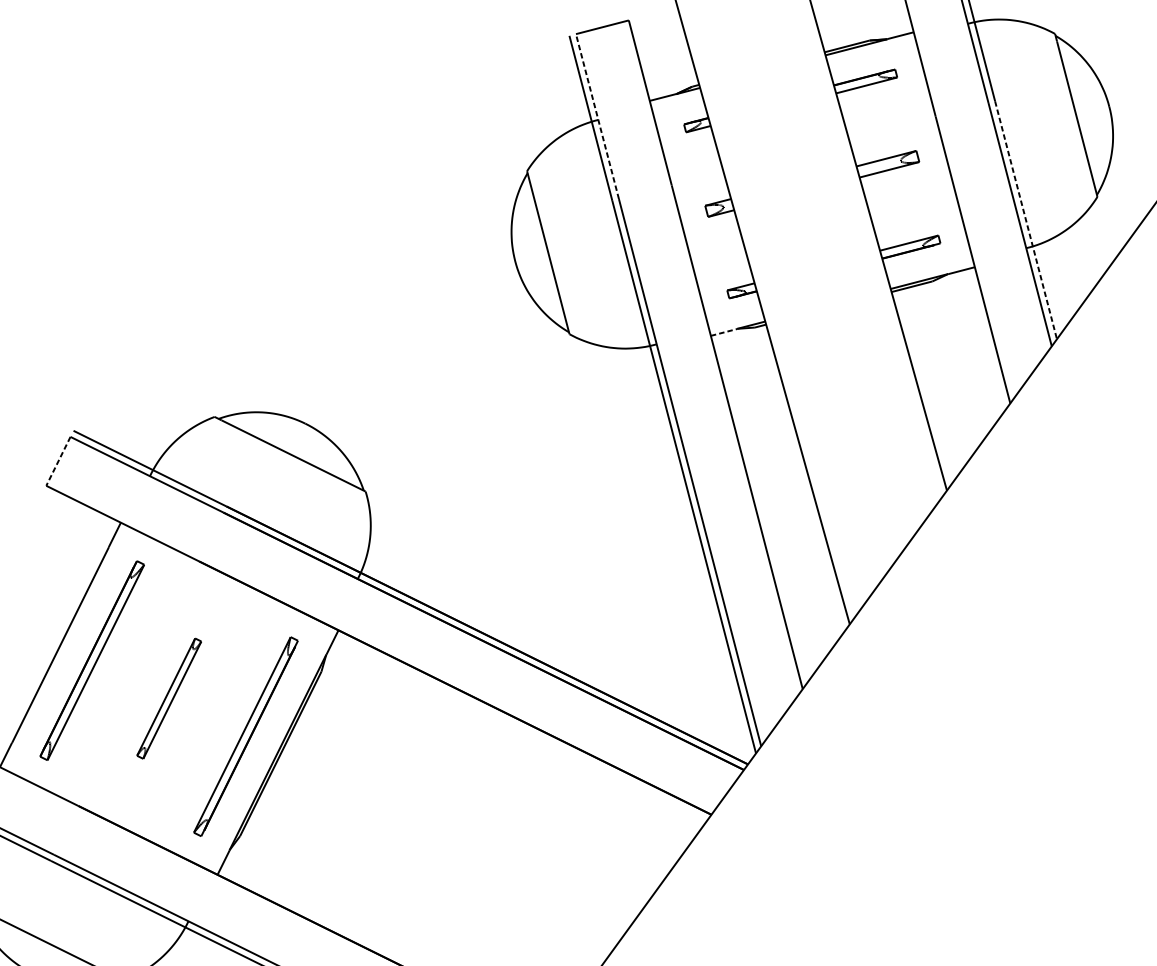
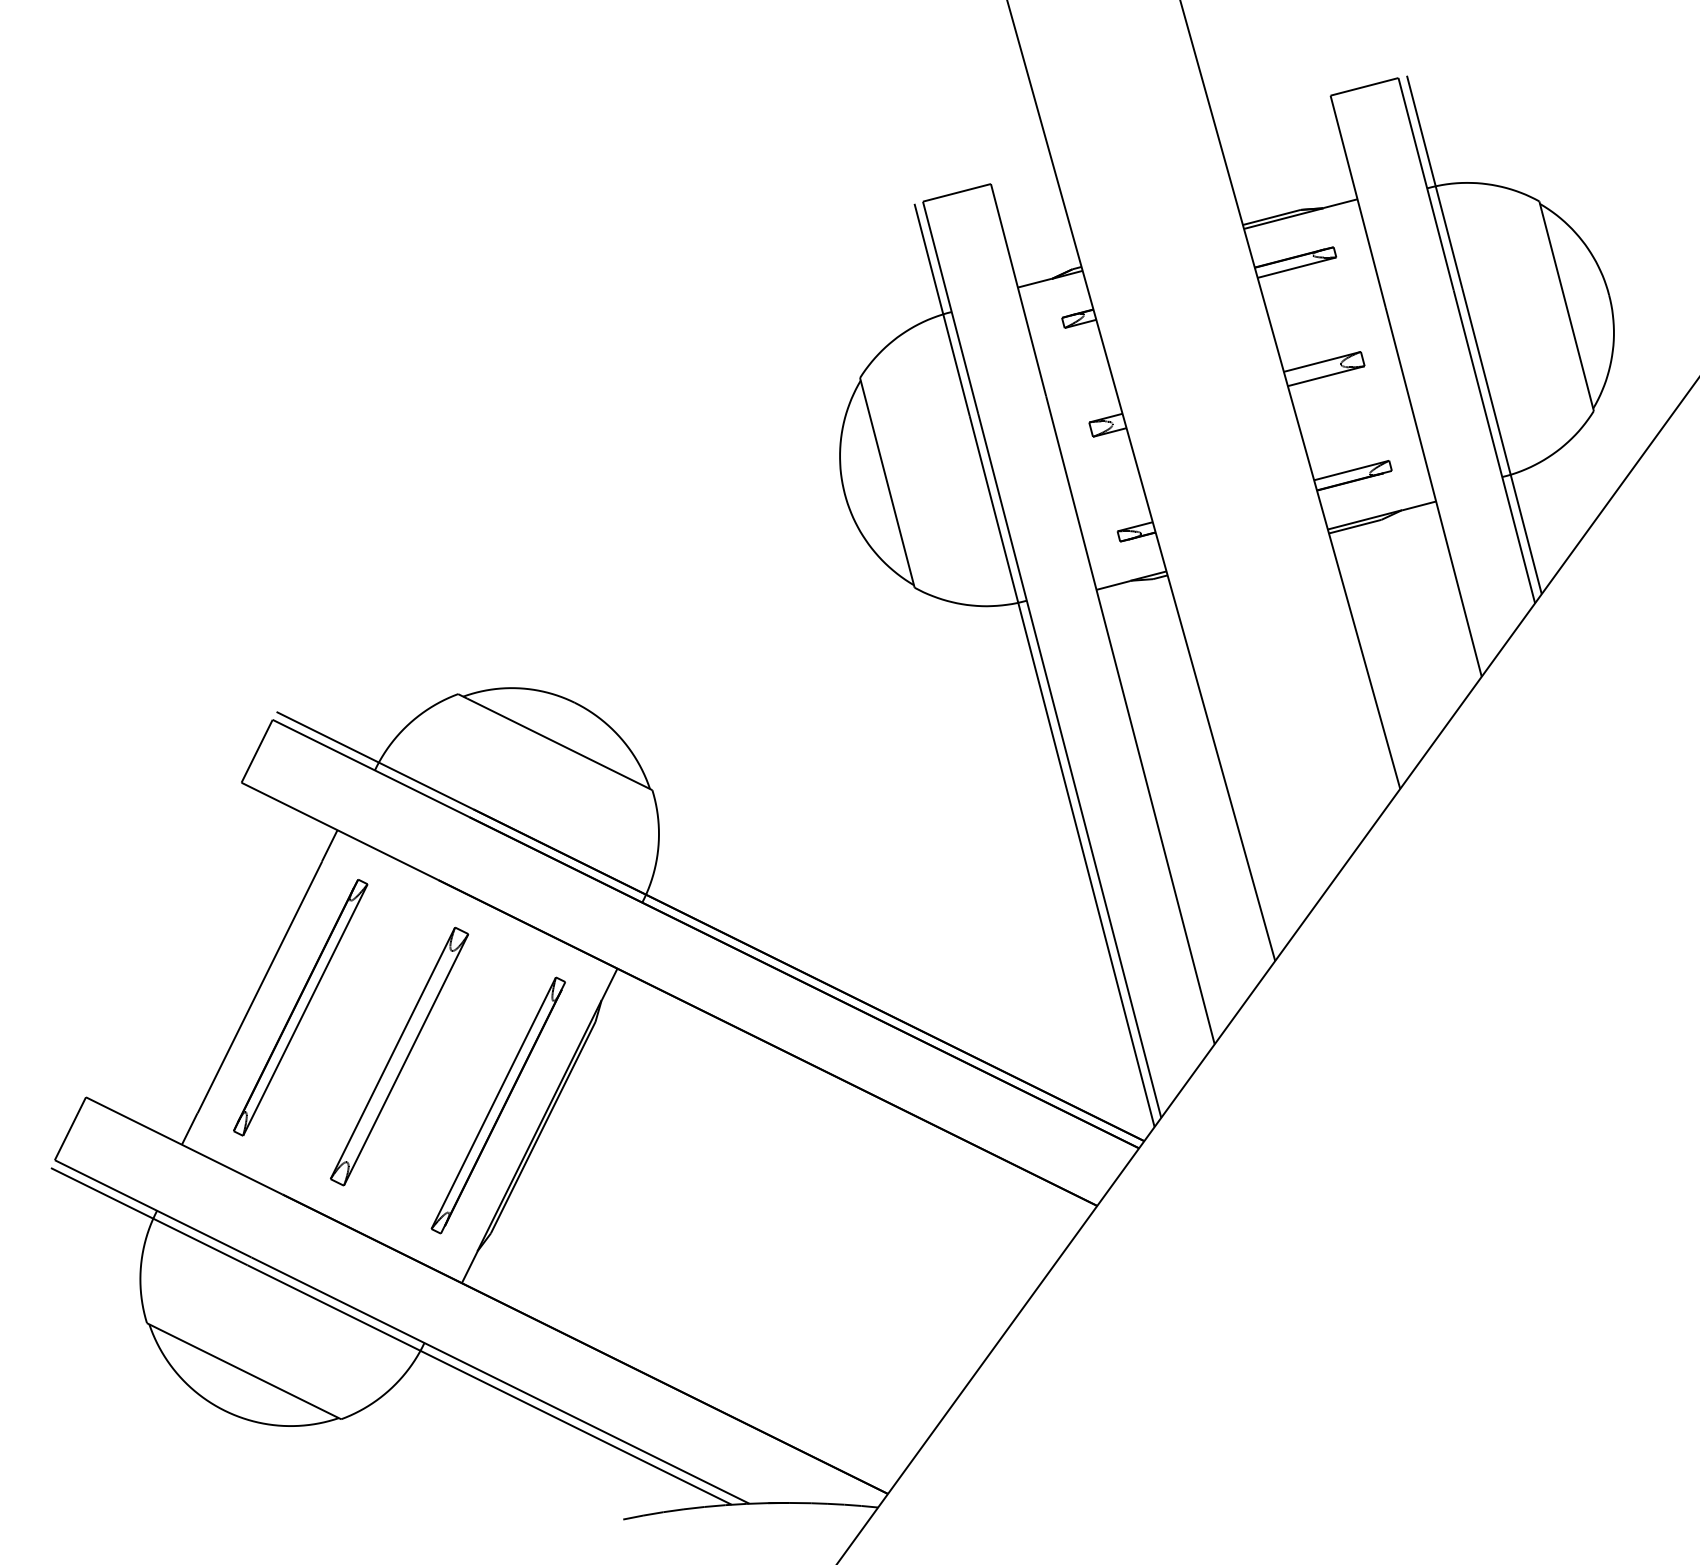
line: (597, 116) -> (950, 307), dashed -> solid
line: (1026, 220) -> (1502, 441), dashed -> solid
line: (724, 332) -> (1113, 585), dashed -> solid
line: (57, 461) -> (256, 751), dashed -> solid
part: (169, 698) -> (399, 1056), size x1.67

